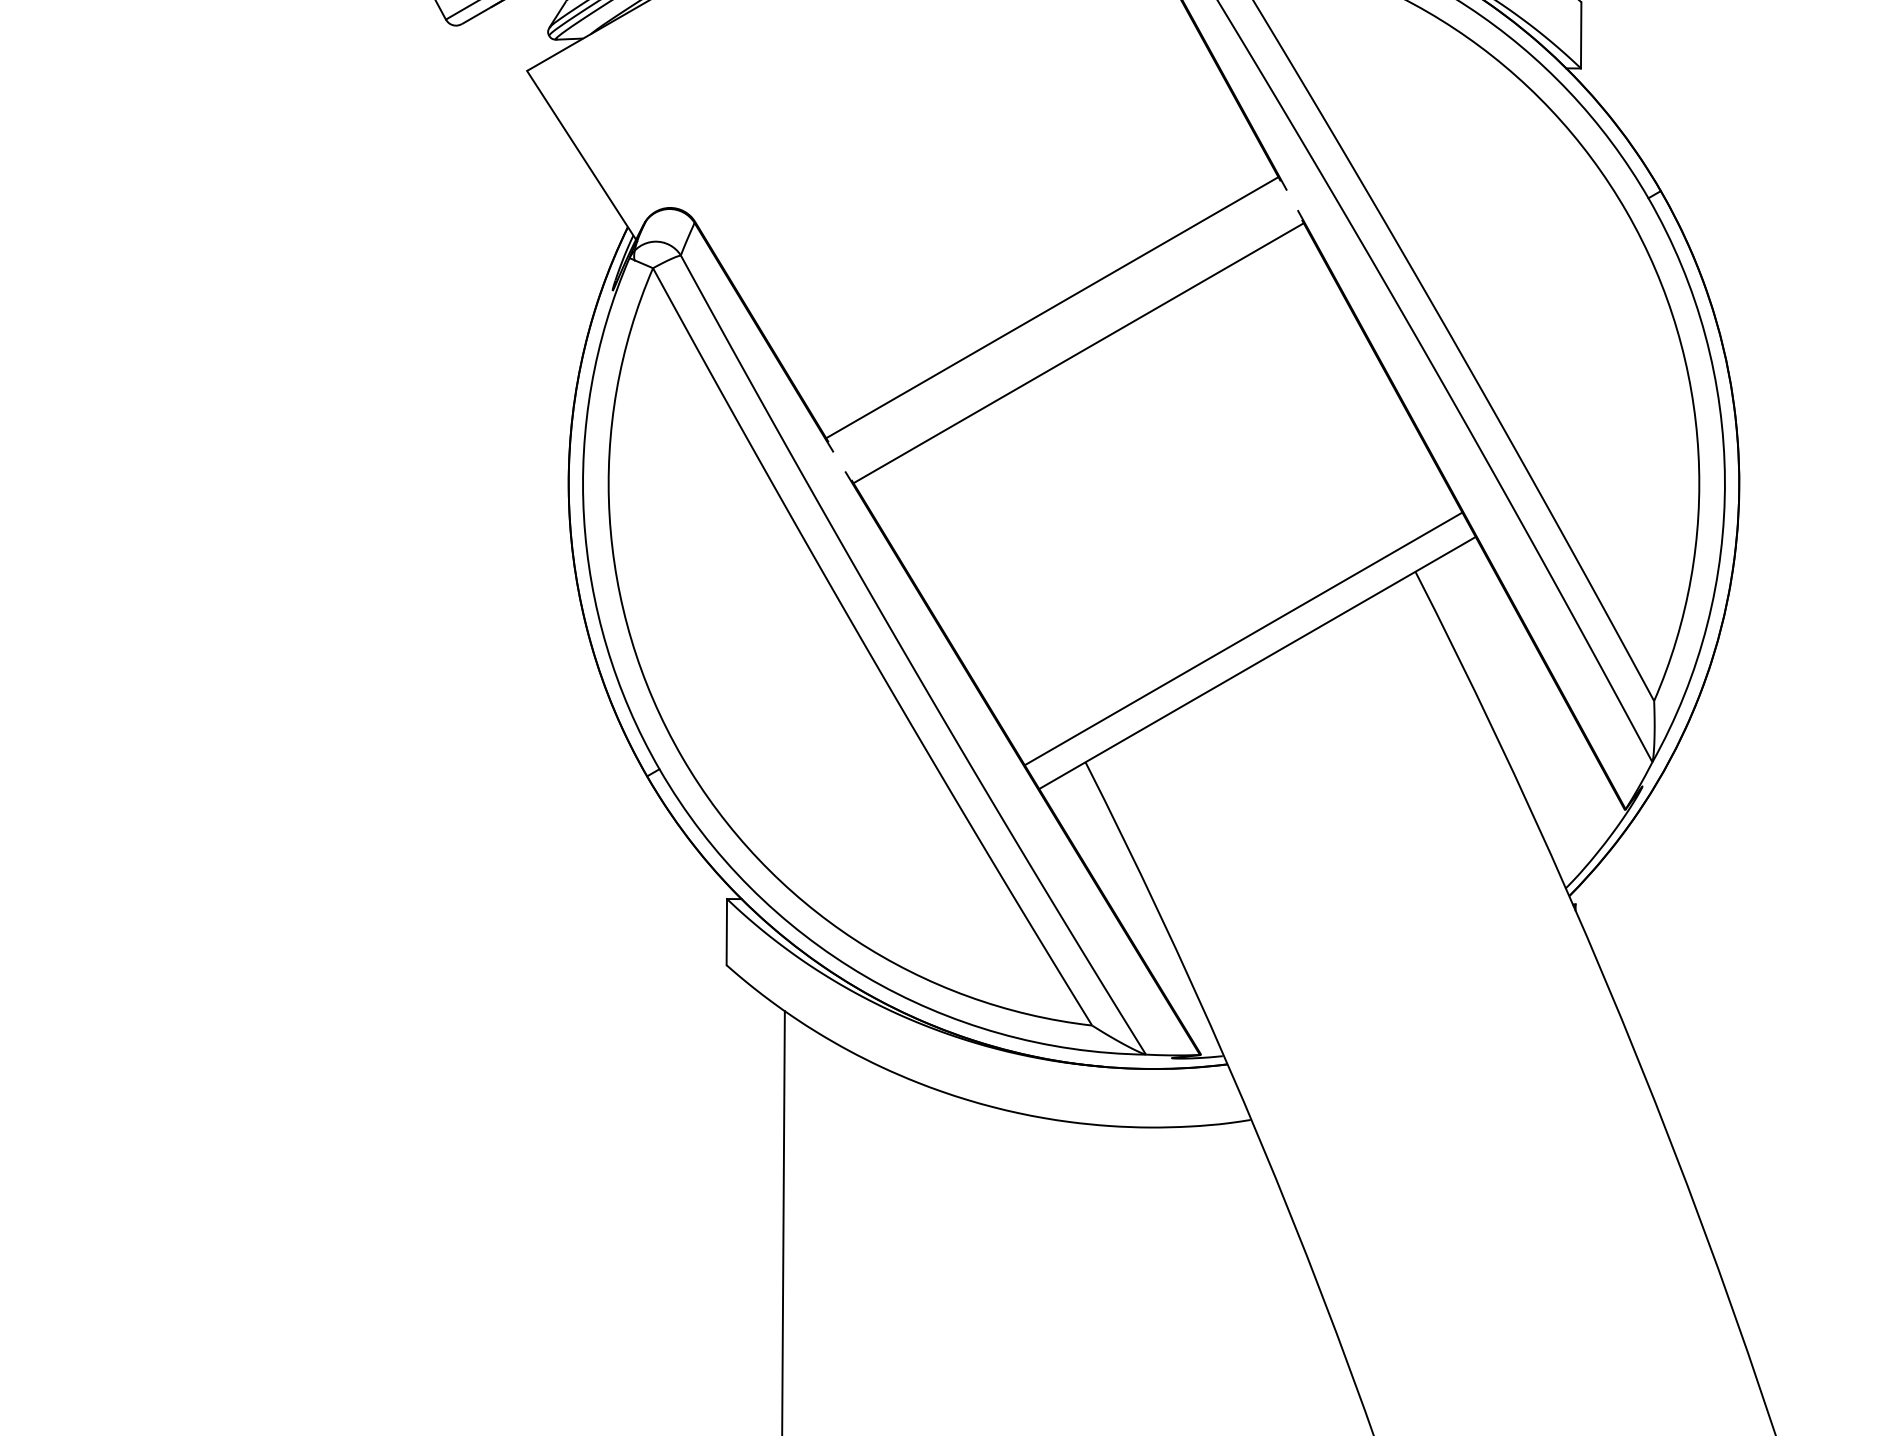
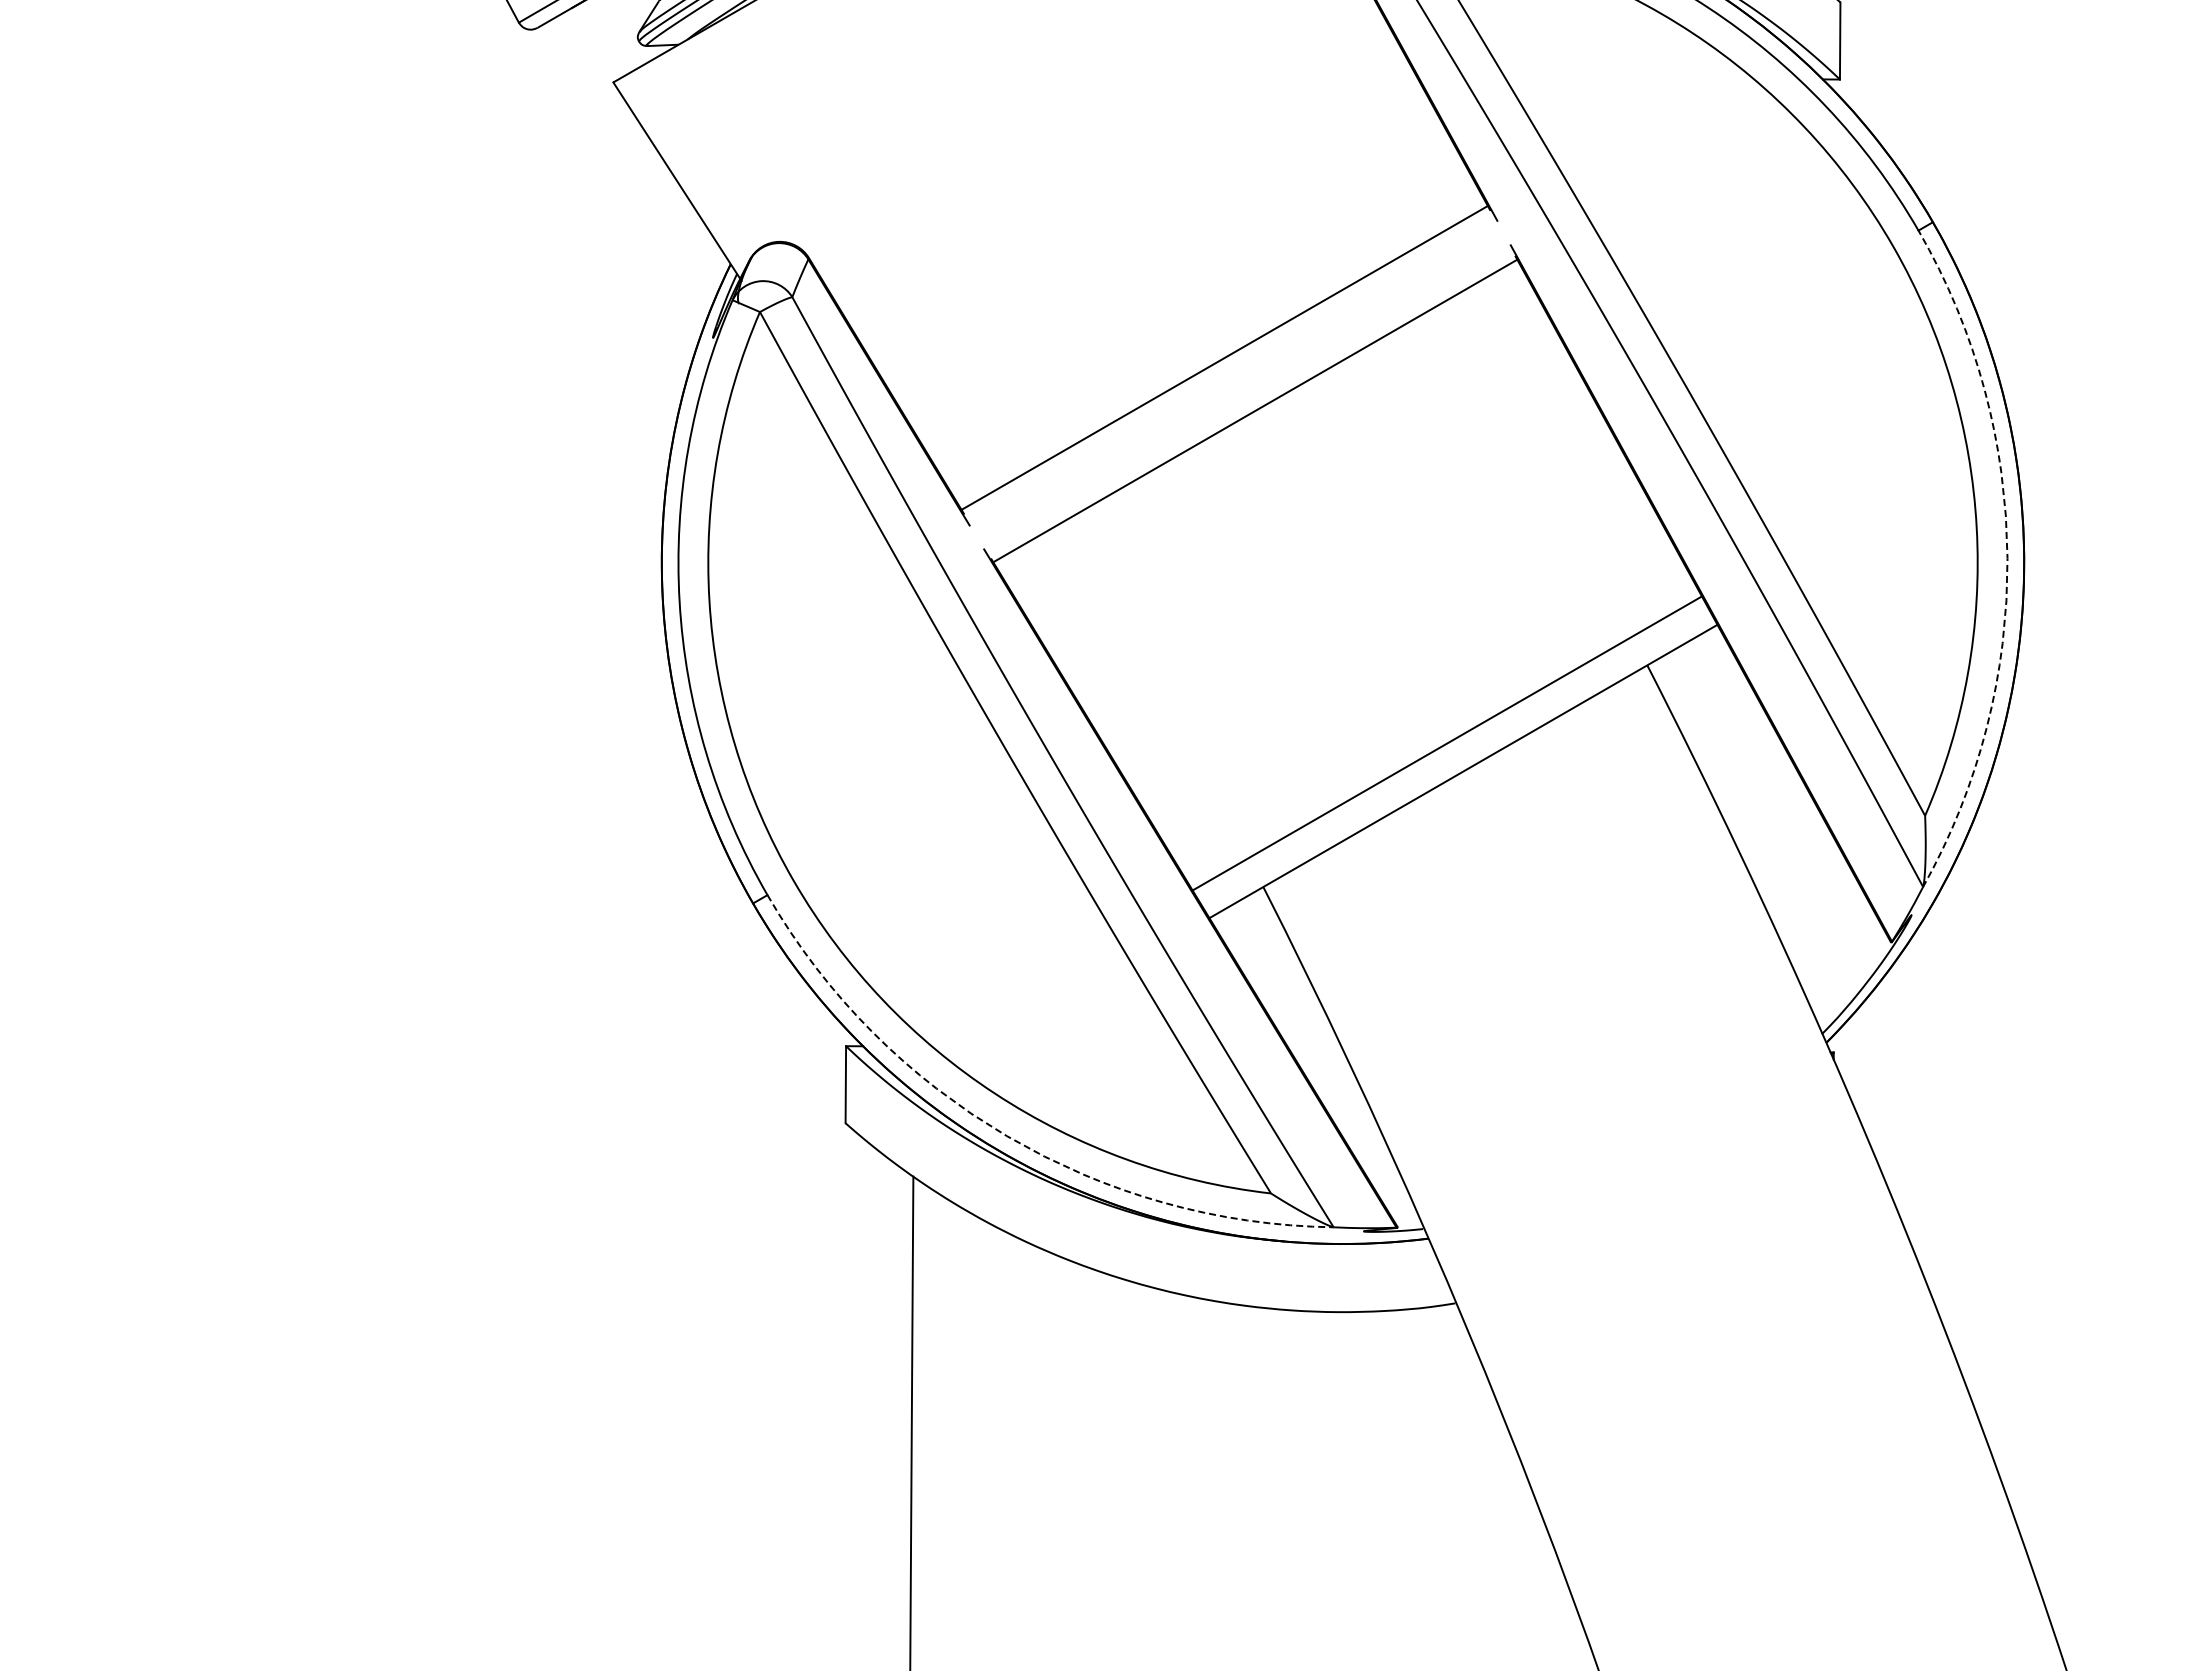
arc: (1724, 480) -> (2007, 558), solid -> dashed
arc: (864, 976) -> (1006, 1136), solid -> dashed

